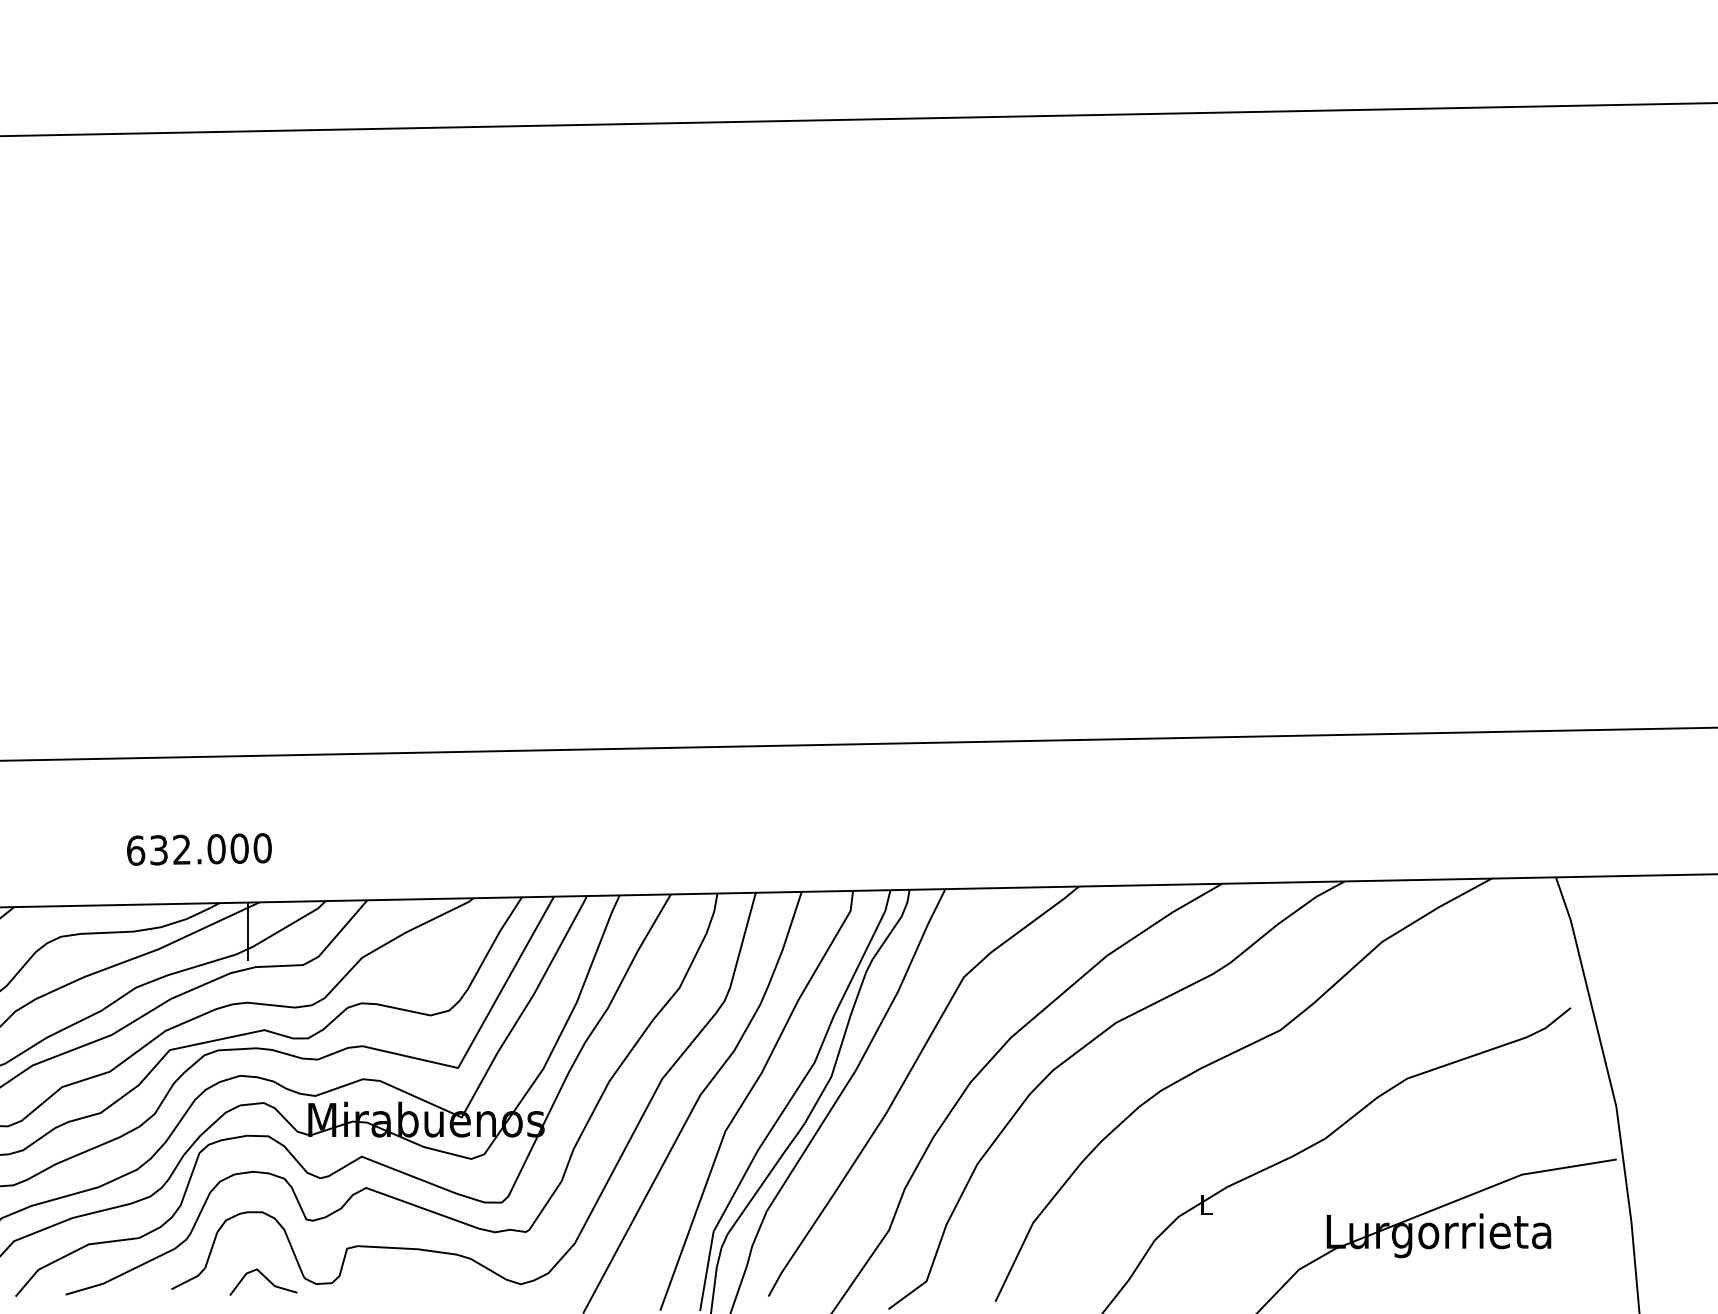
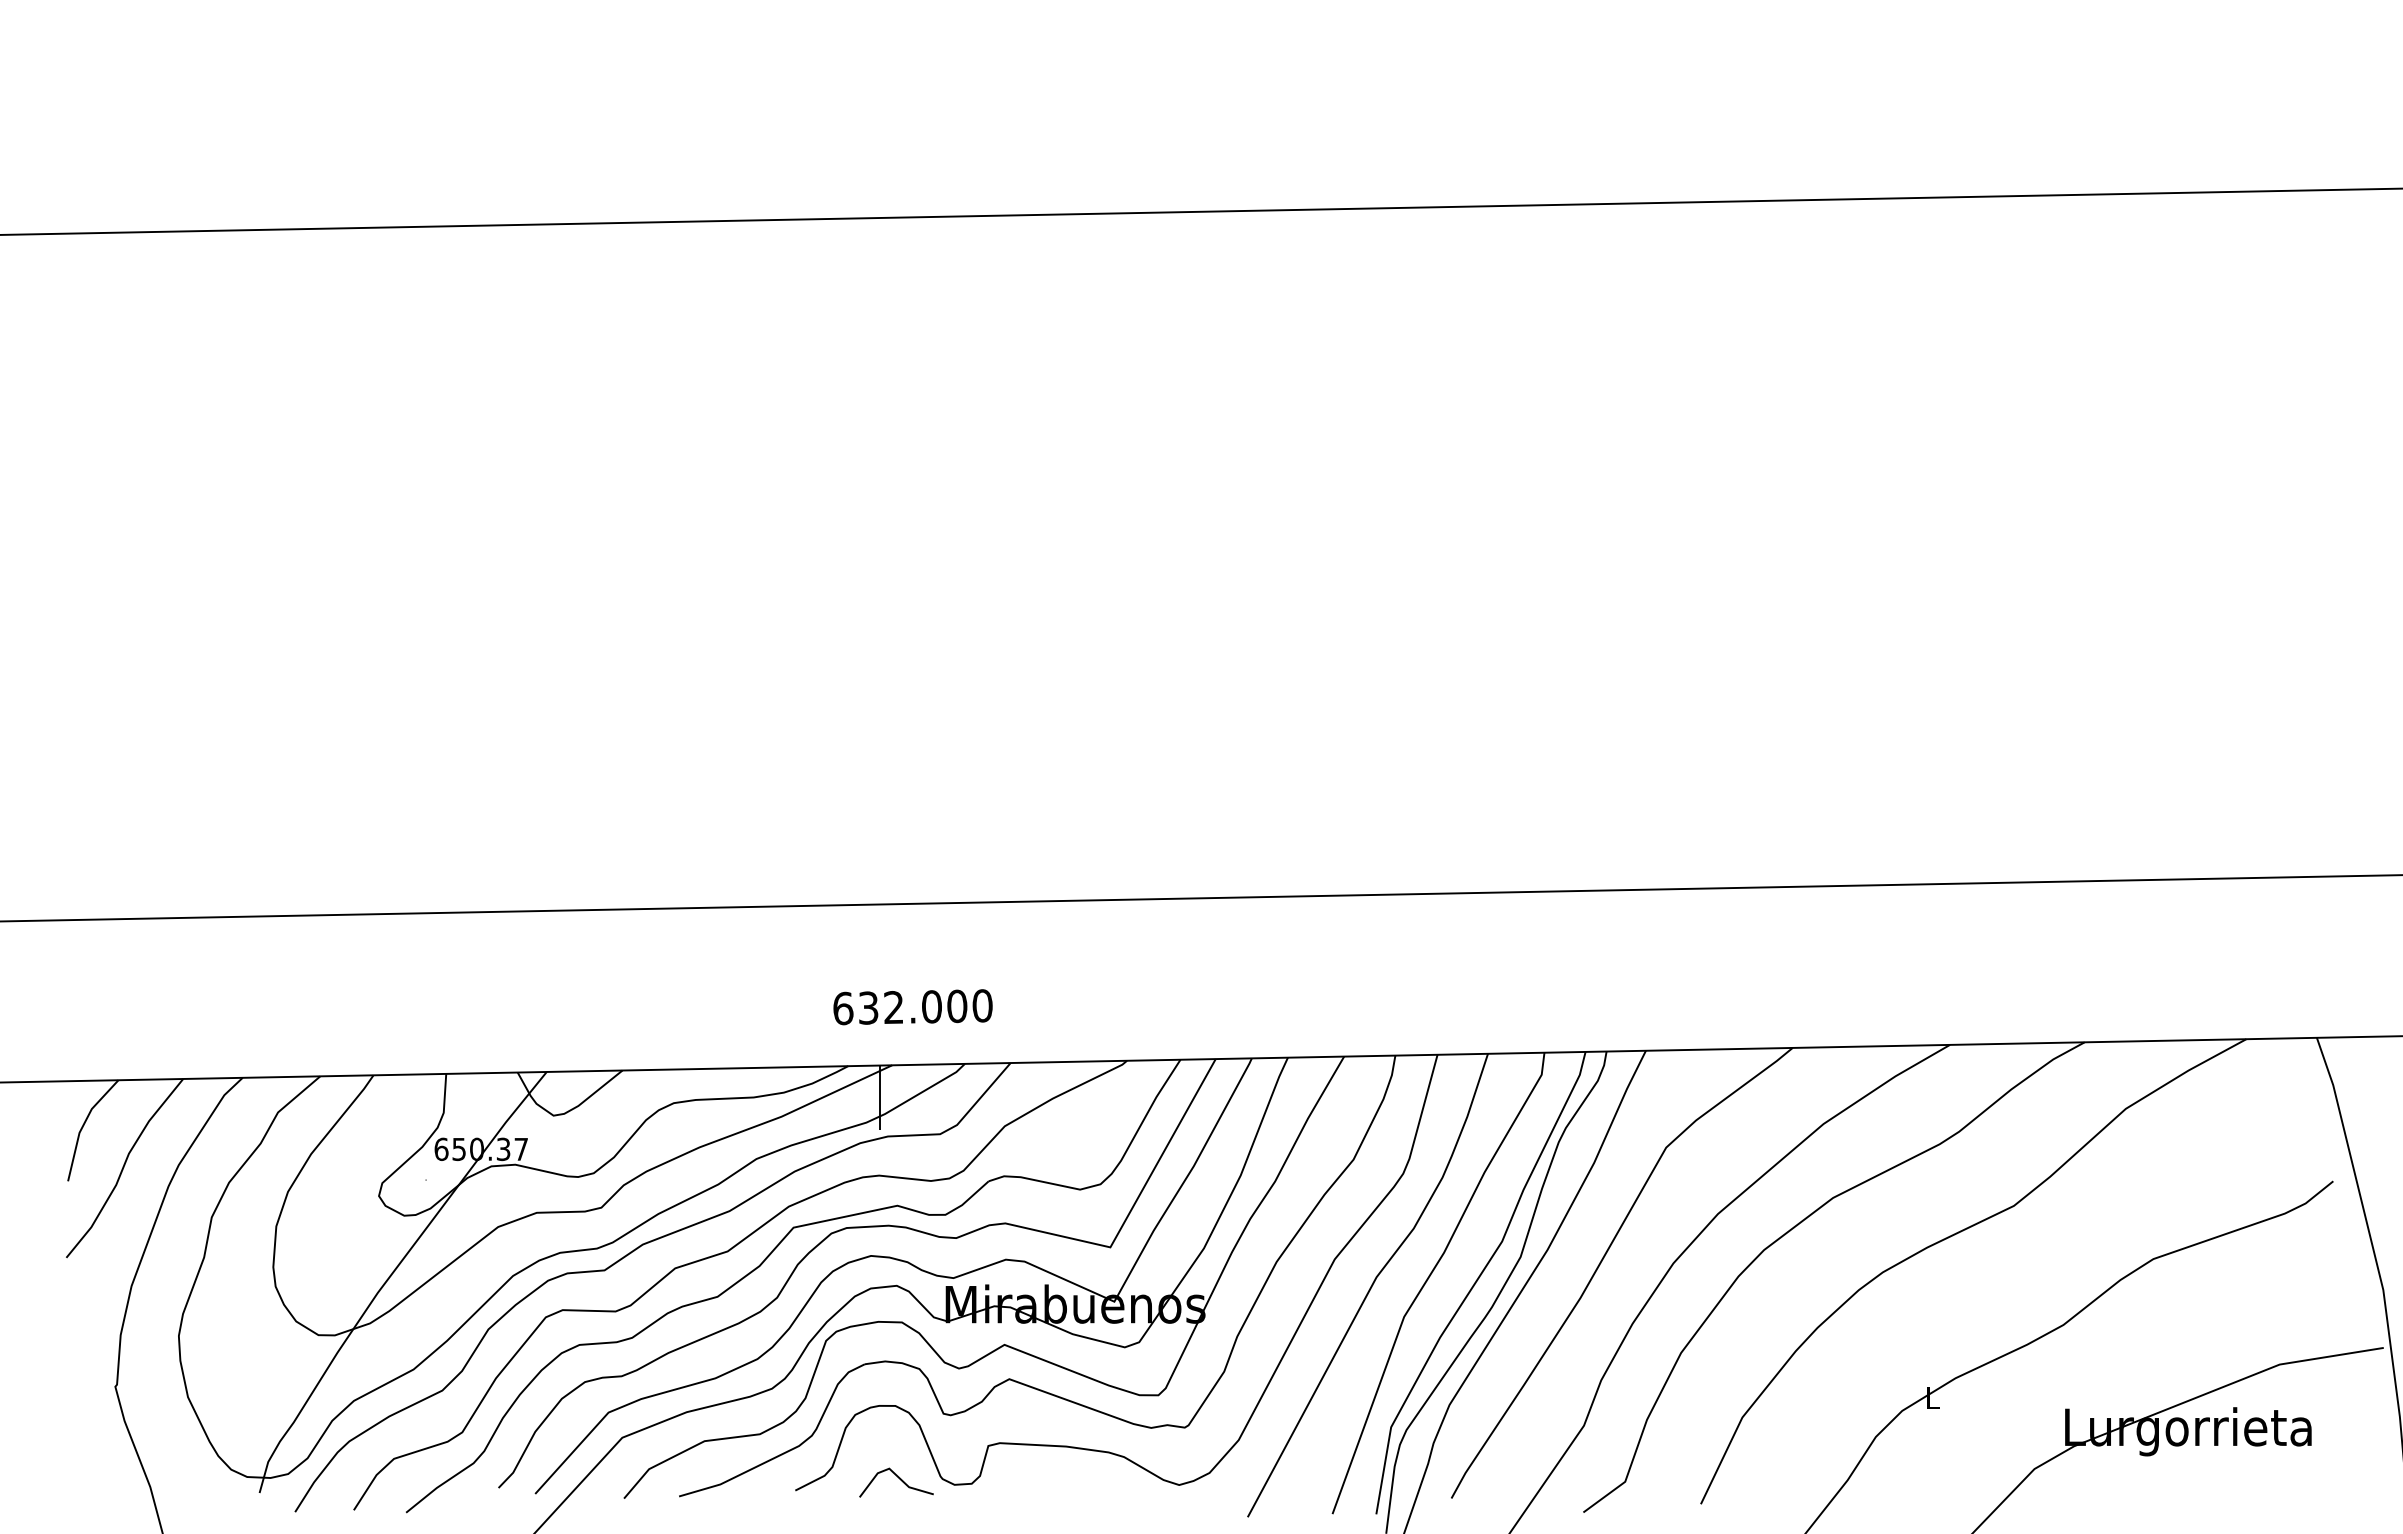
text: (198, 849) -> (912, 1007), moved

